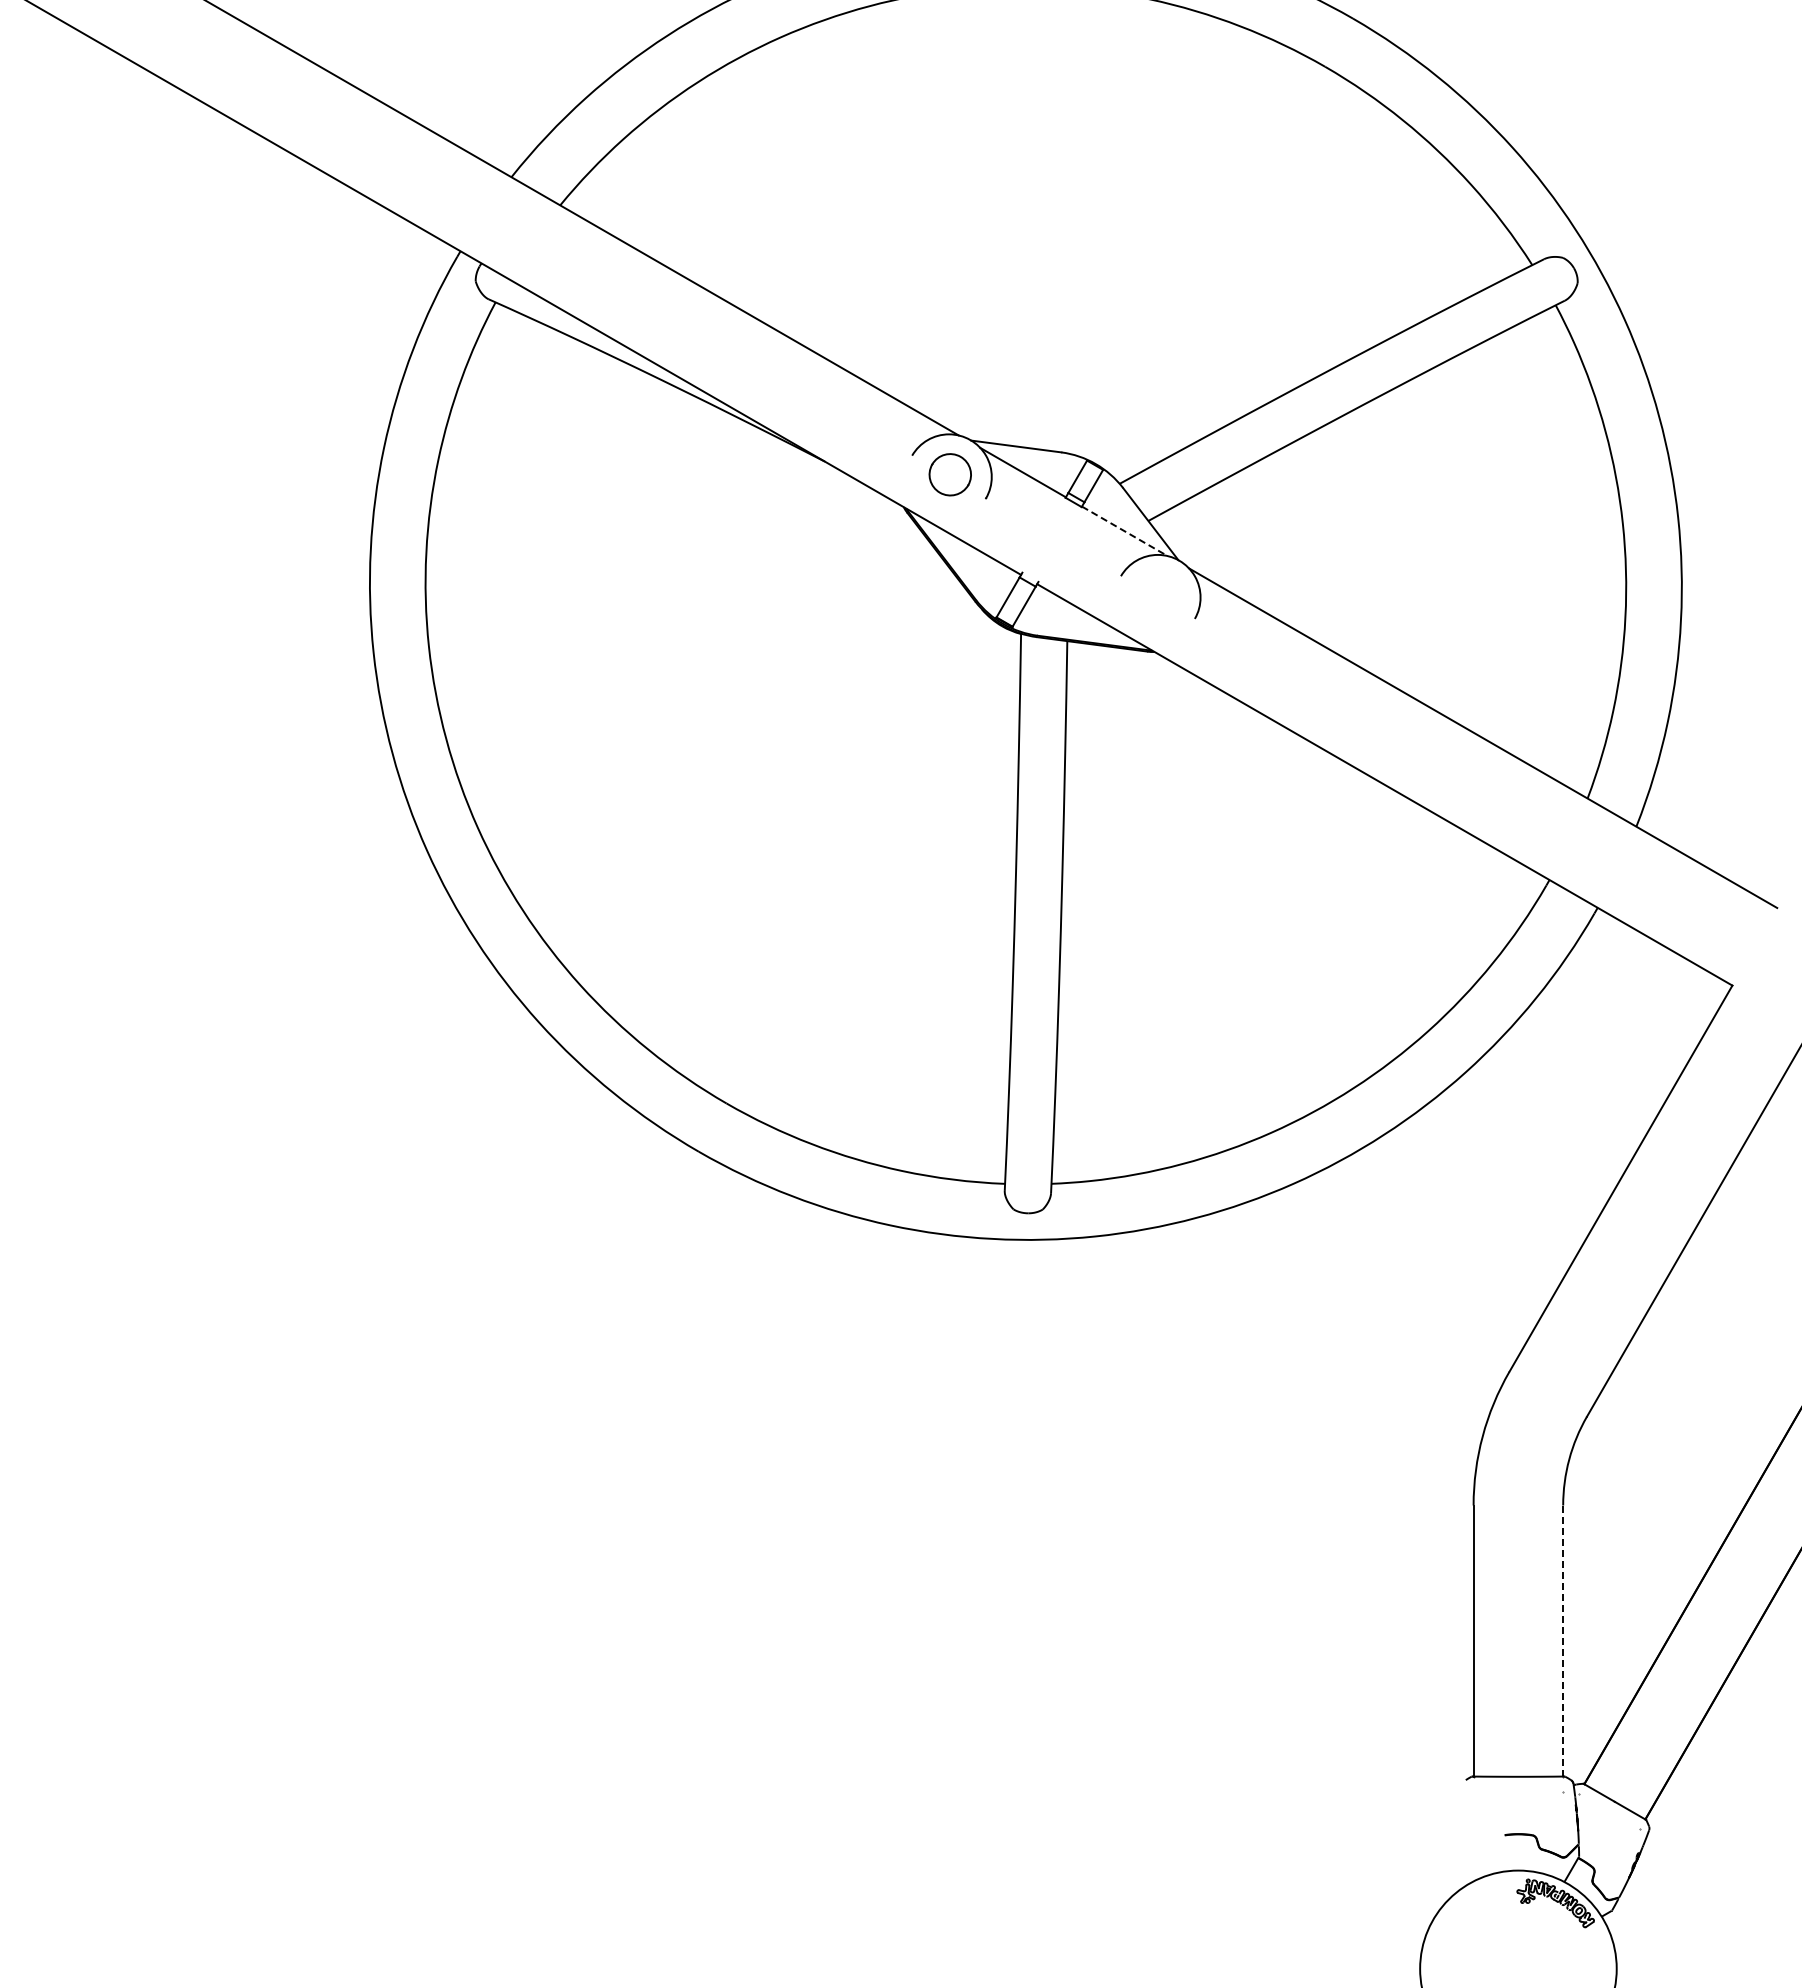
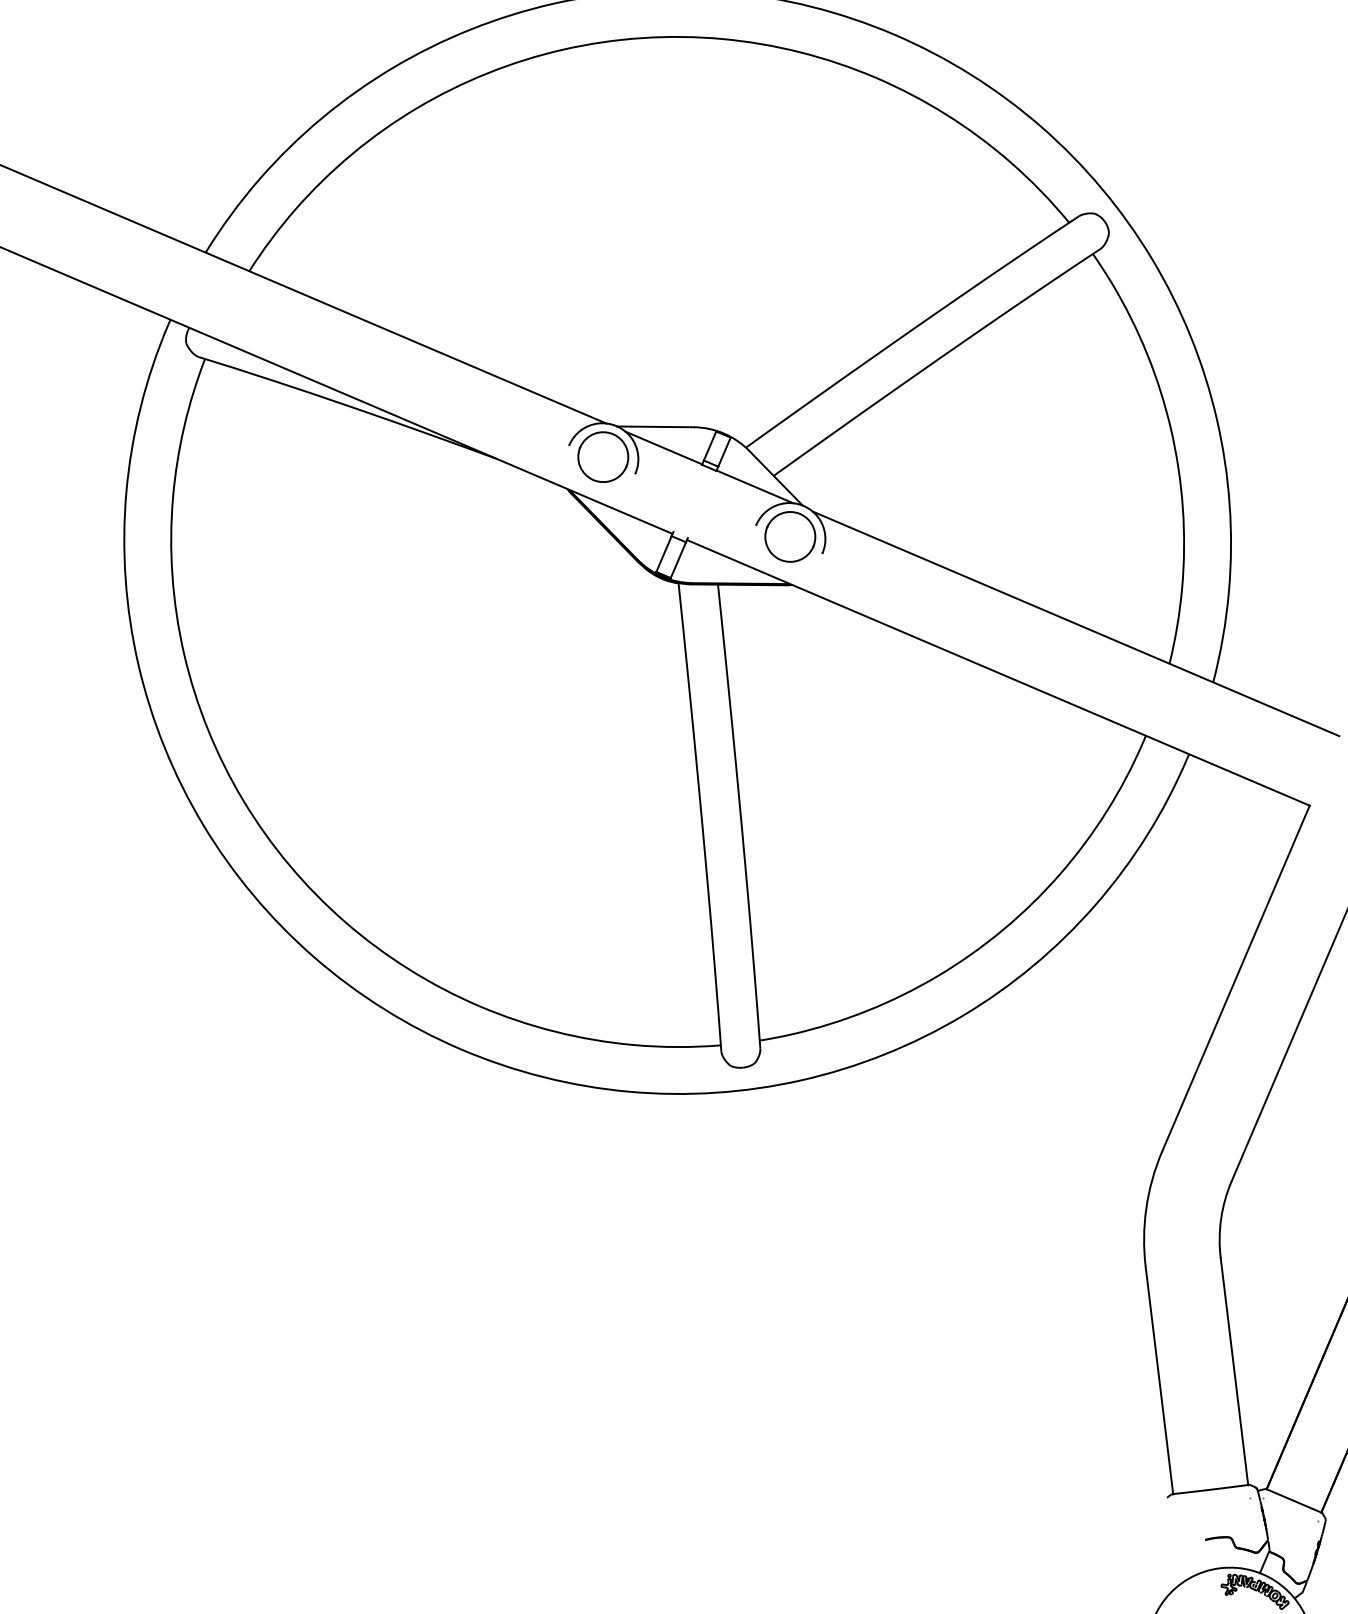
part: (949, 474) -> (602, 457), size x1.43
line: (1125, 531) -> (755, 486), dashed -> solid
part: (1158, 594) -> (789, 536), added
line: (1563, 1641) -> (1234, 1371), dashed -> solid

